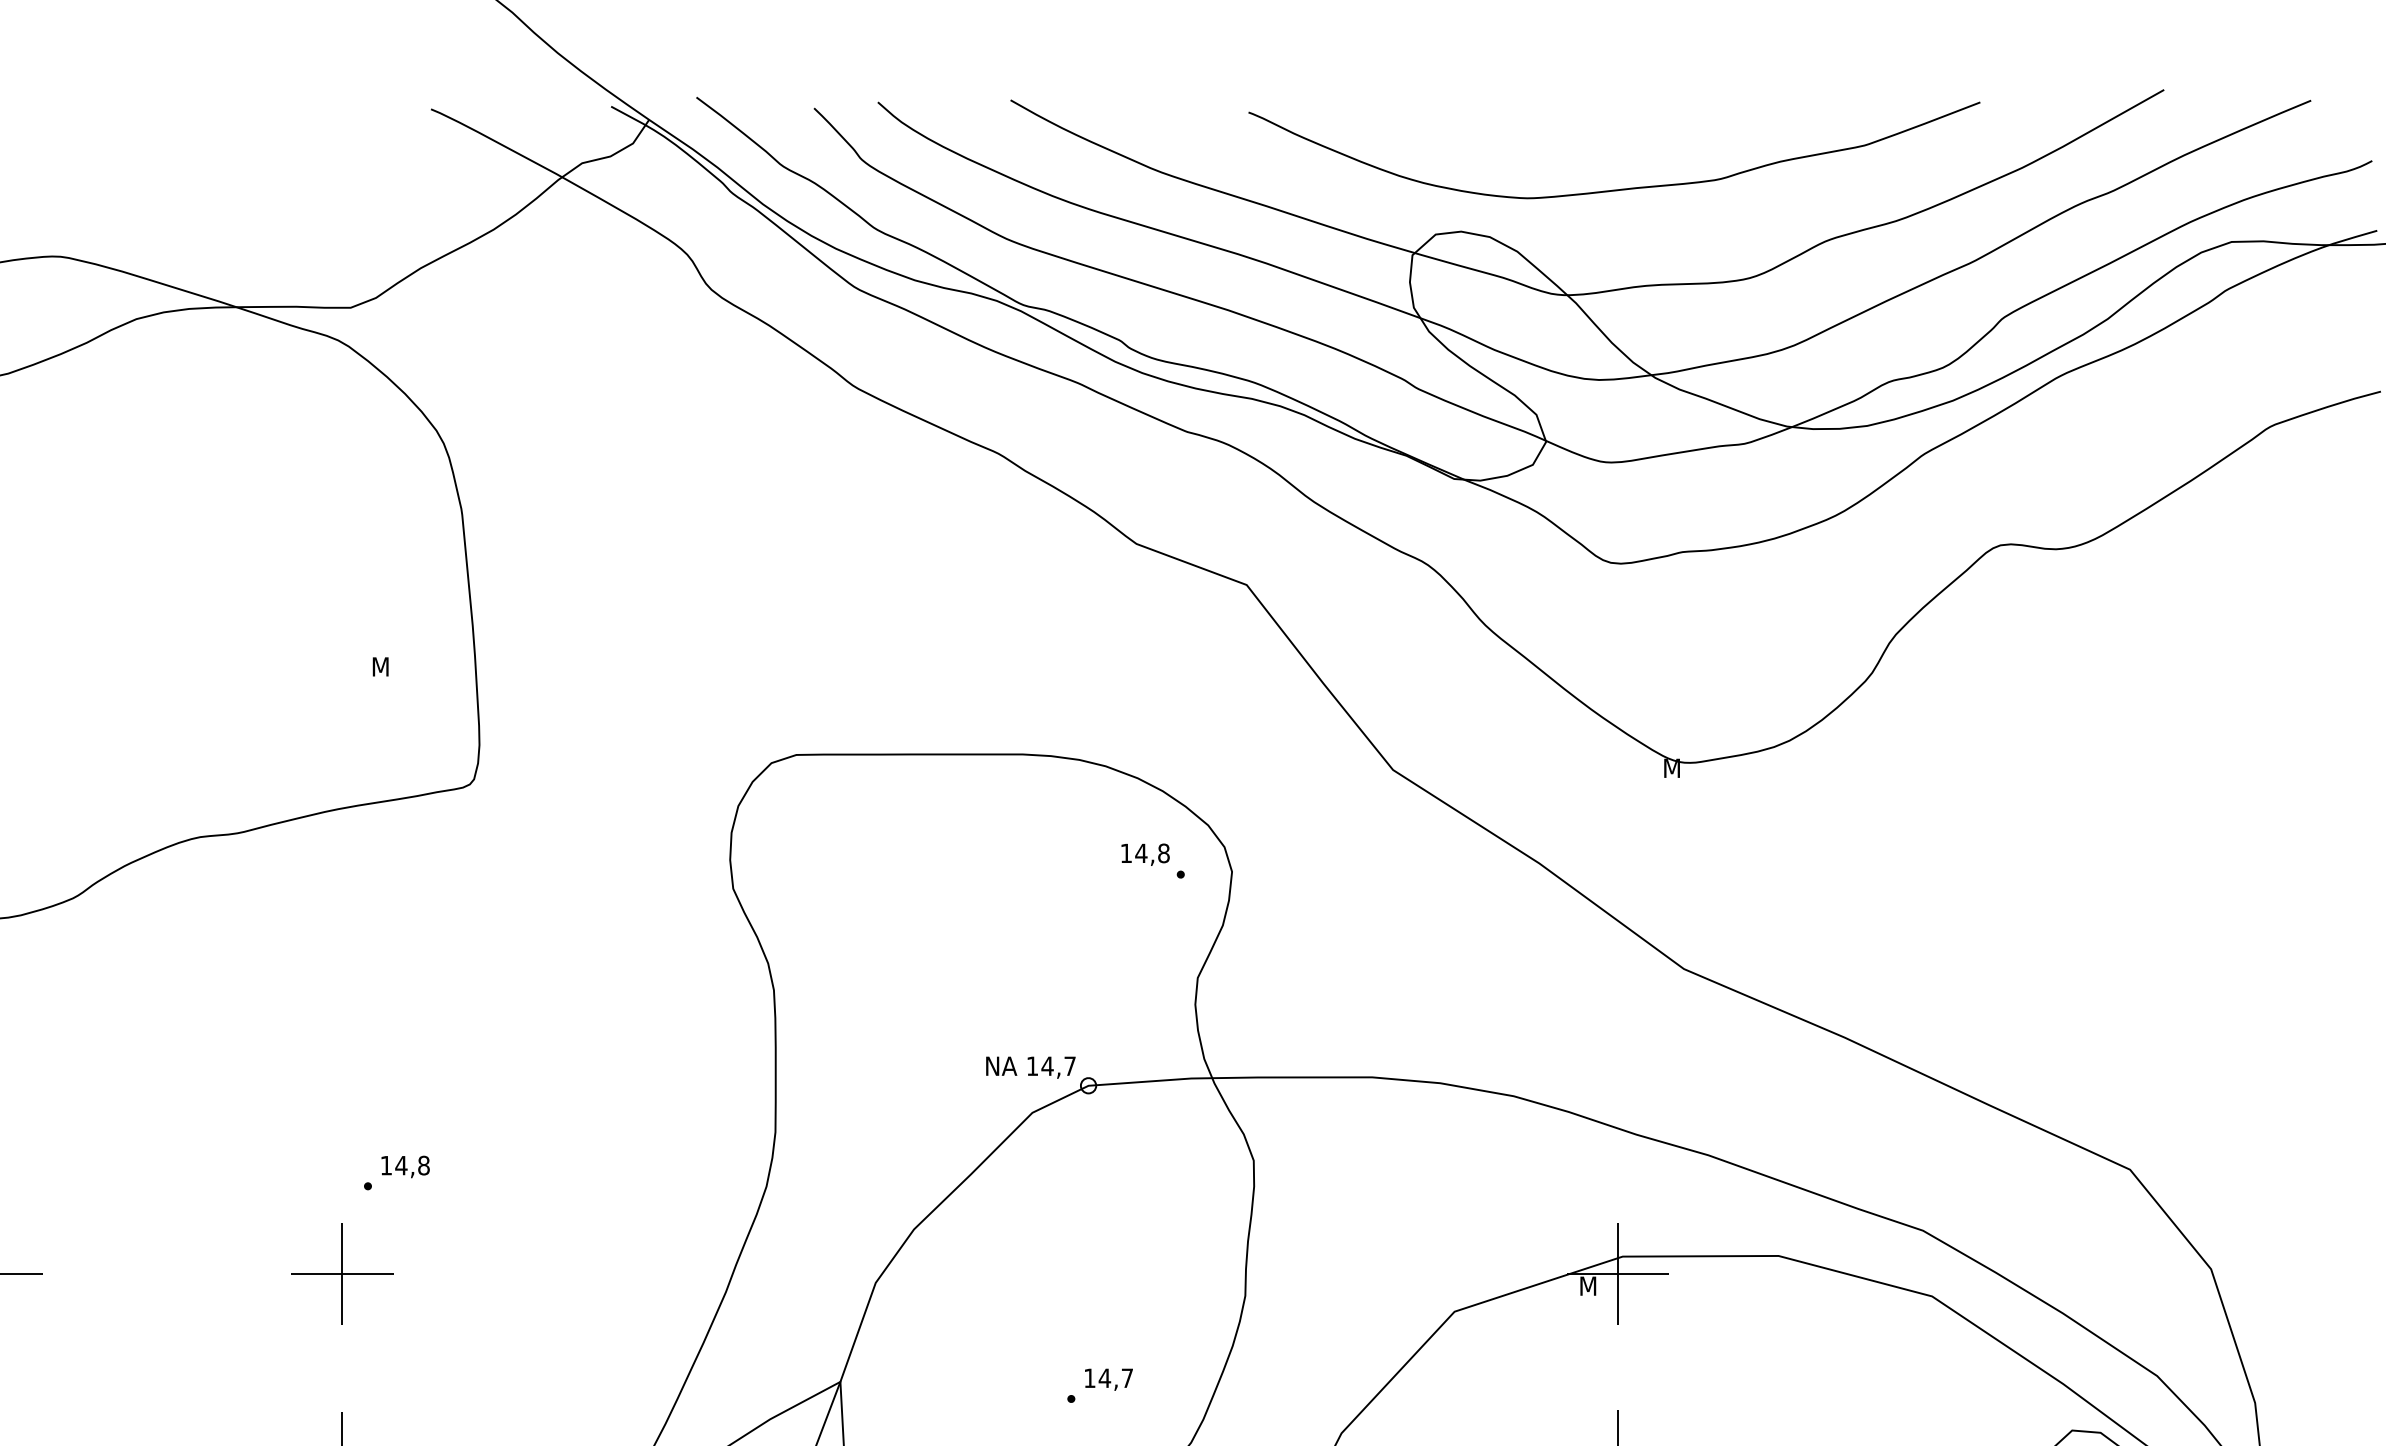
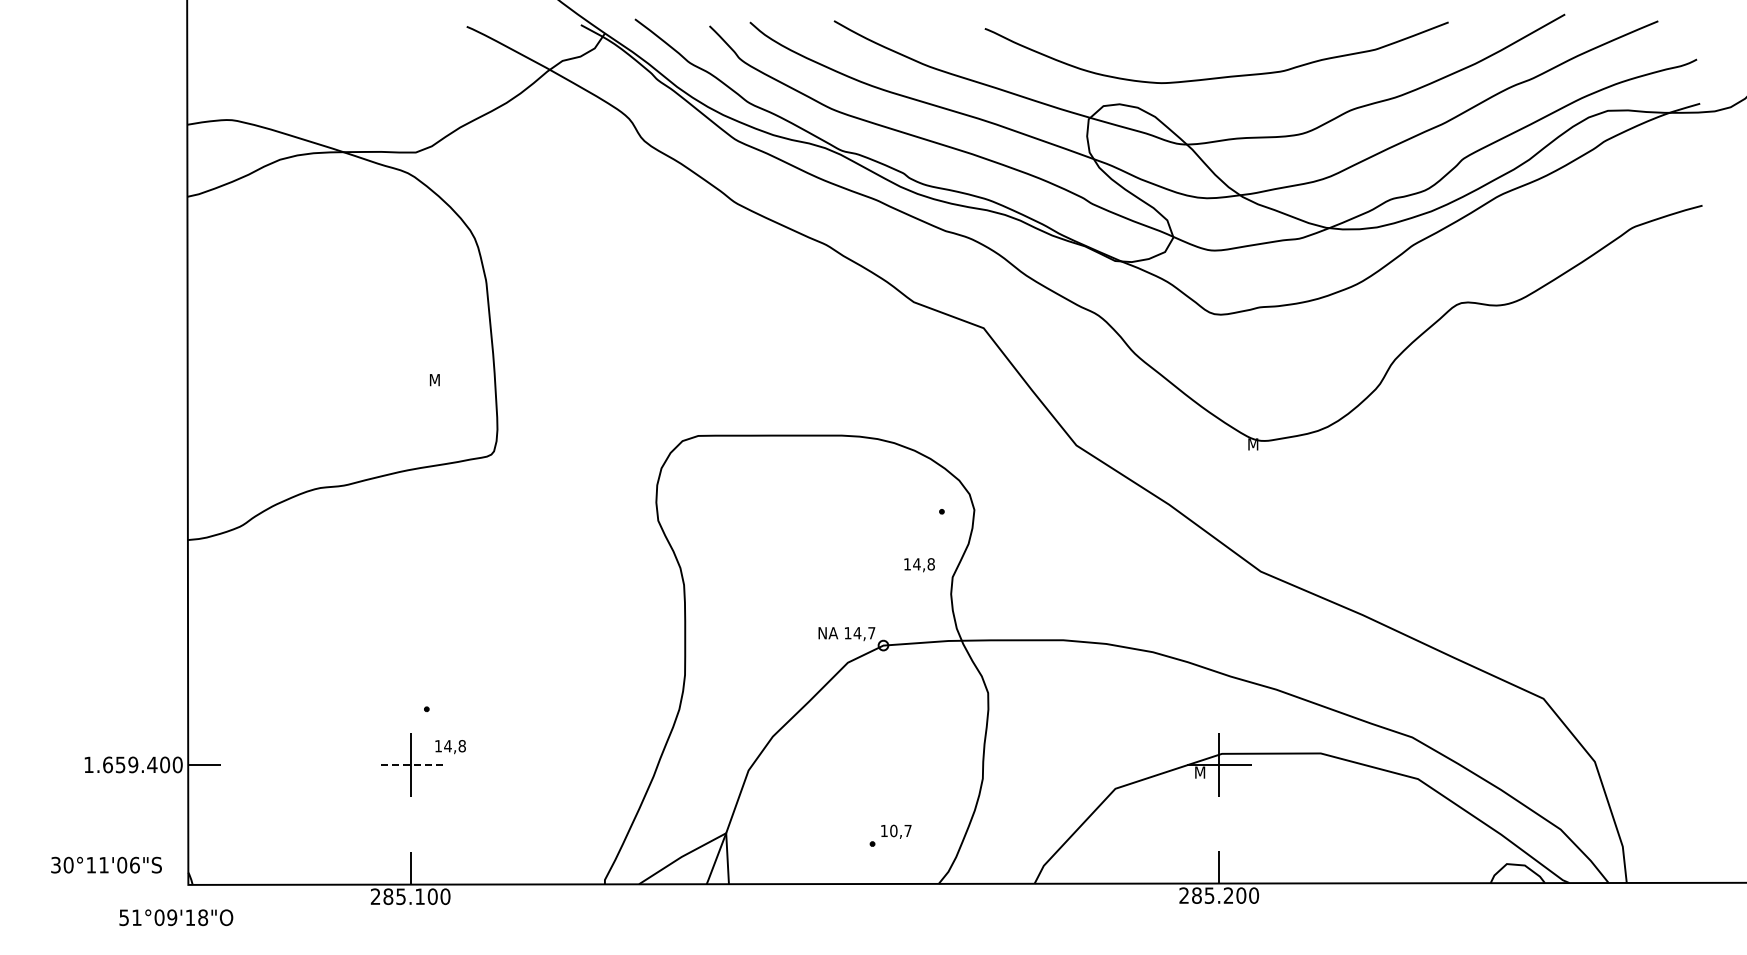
text: (1145, 855) -> (919, 565), moved
text: (405, 1167) -> (450, 747), moved
line: (342, 1273) -> (410, 764), solid -> dashed
text: (1104, 1377) -> (893, 830), 14,7 -> 10,7

